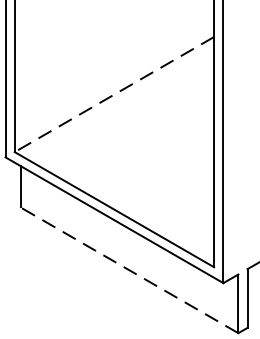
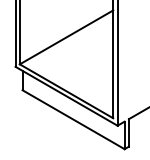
line: (114, 94) -> (66, 37), dashed -> solid
line: (129, 269) -> (73, 119), dashed -> solid

